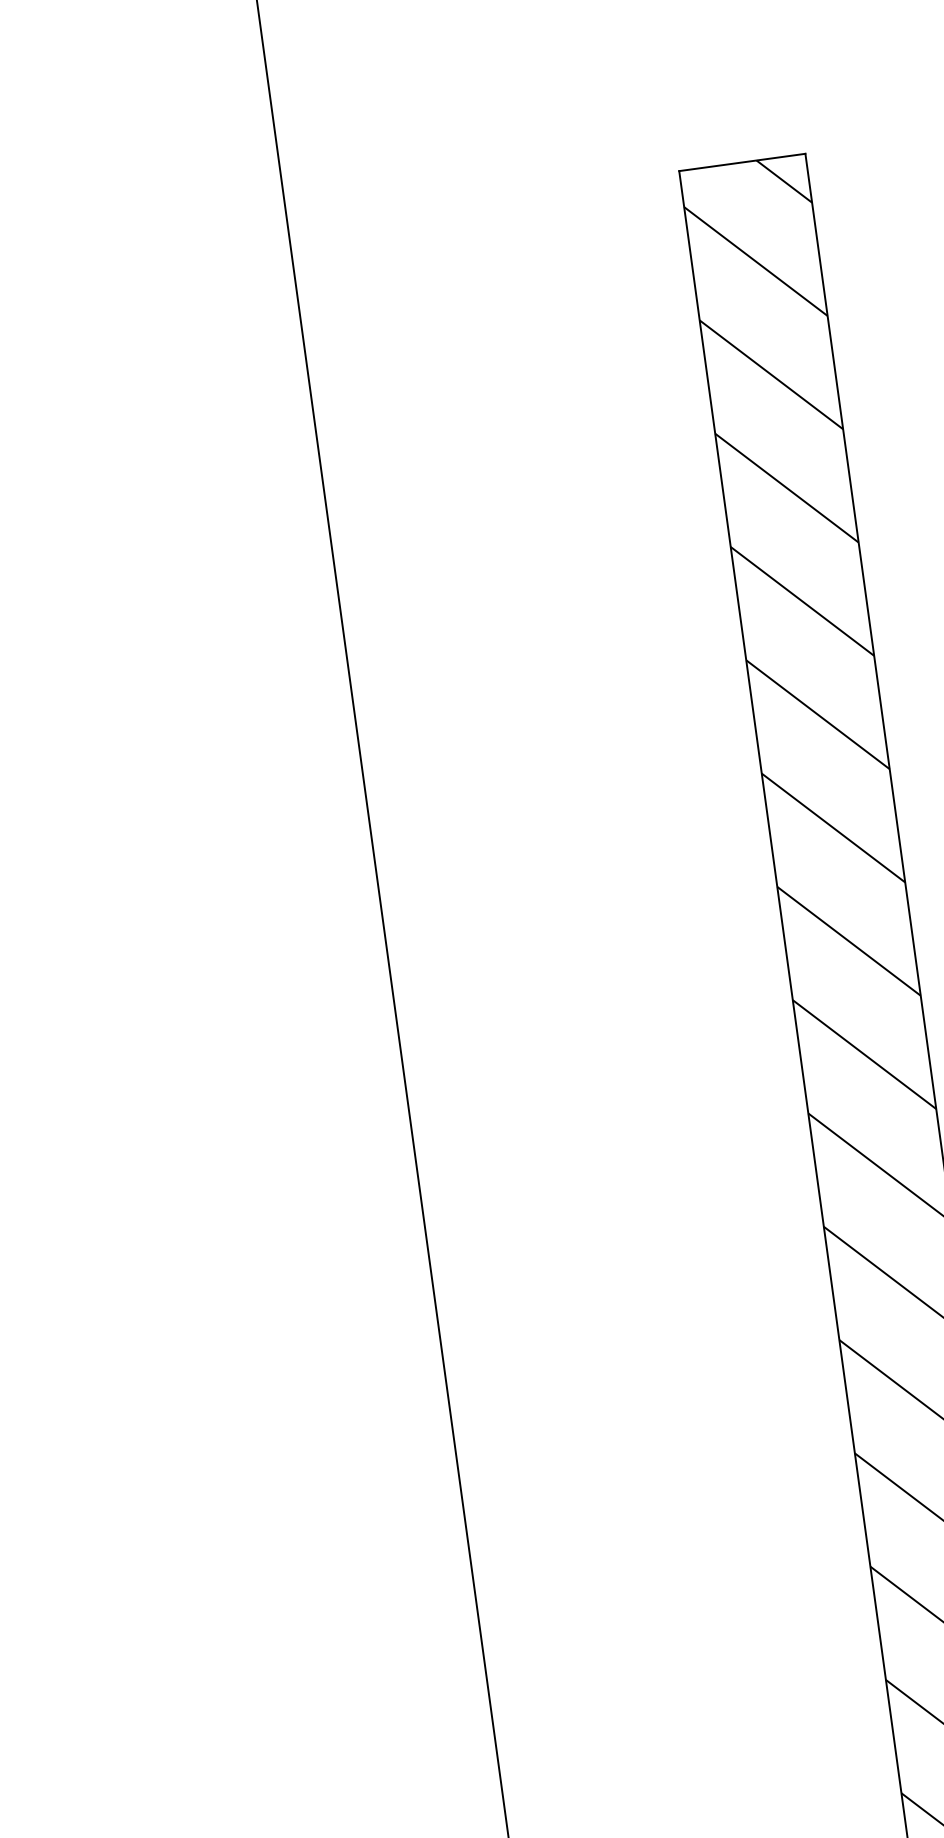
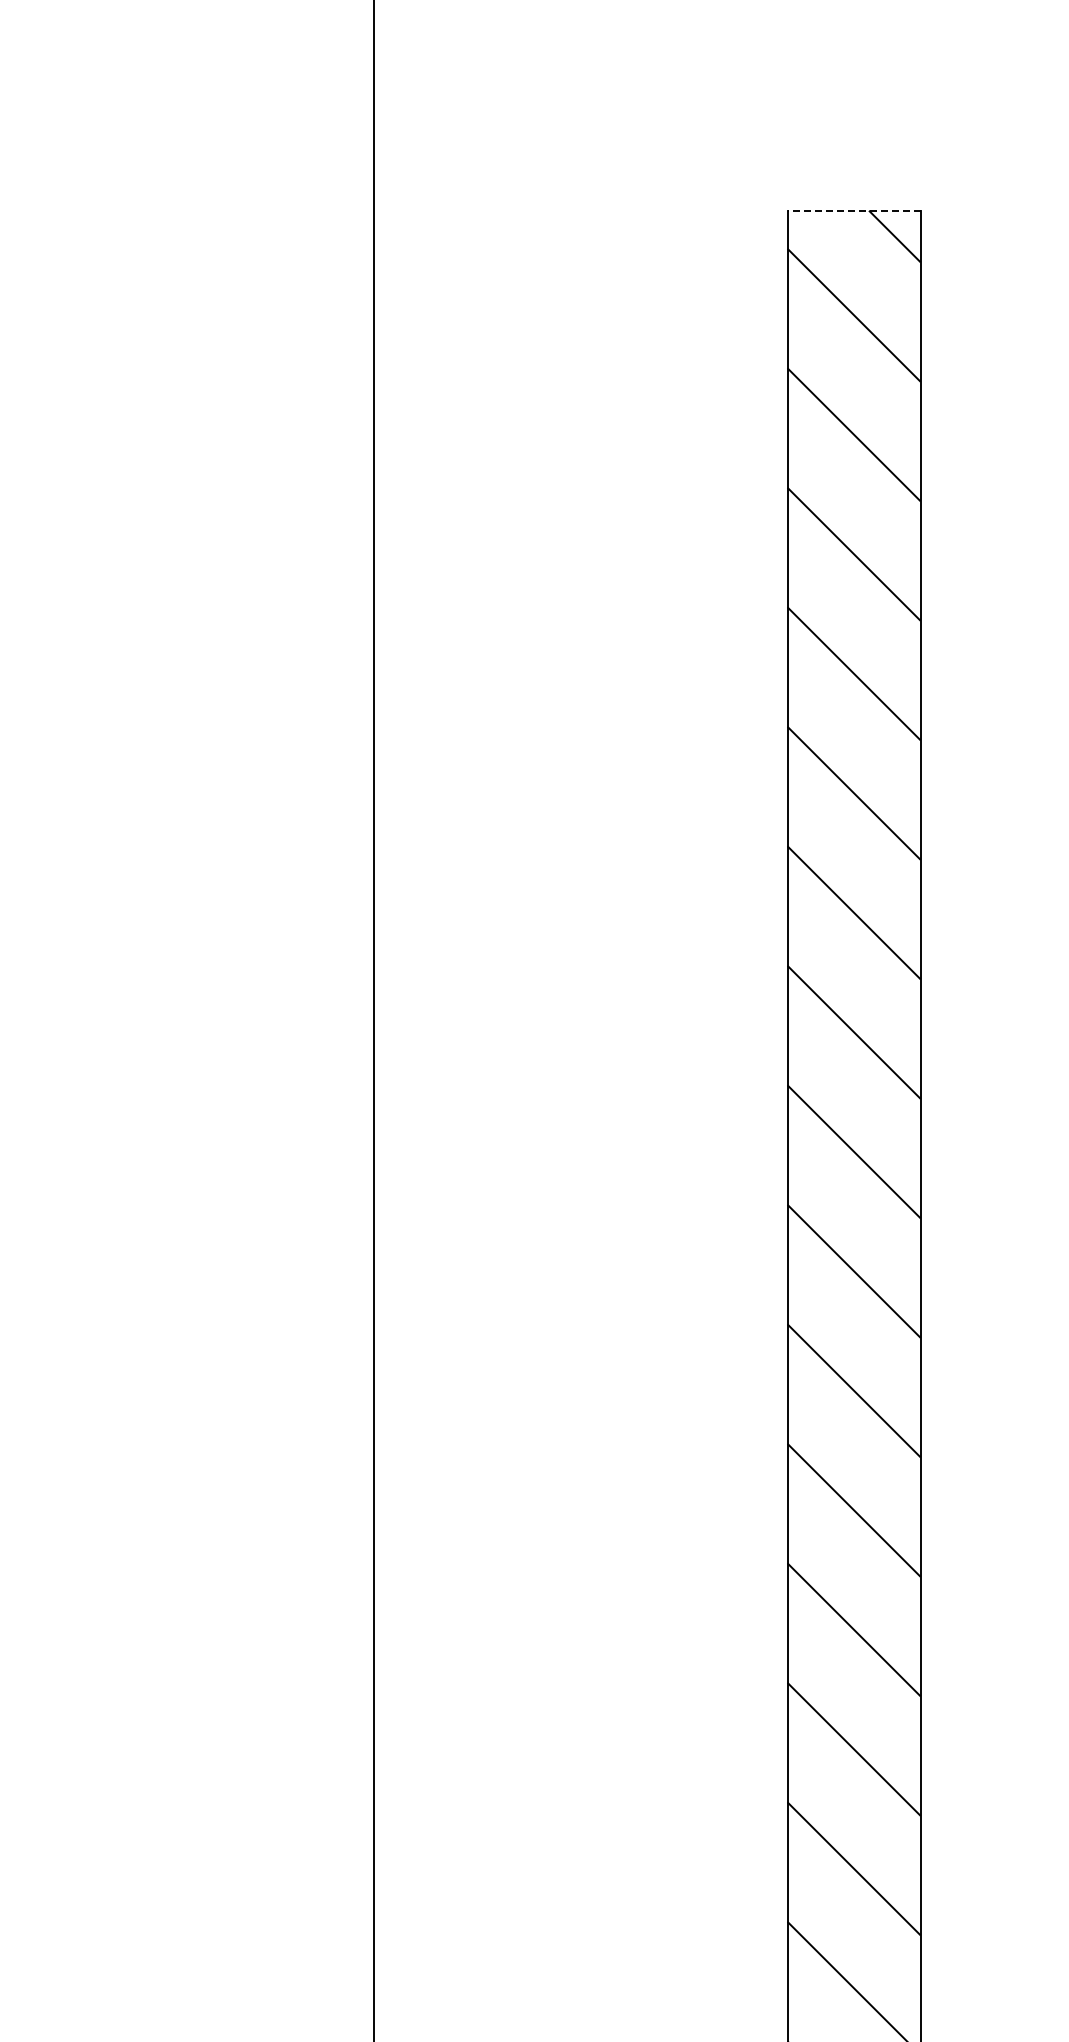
line: (742, 162) -> (854, 210), solid -> dashed

